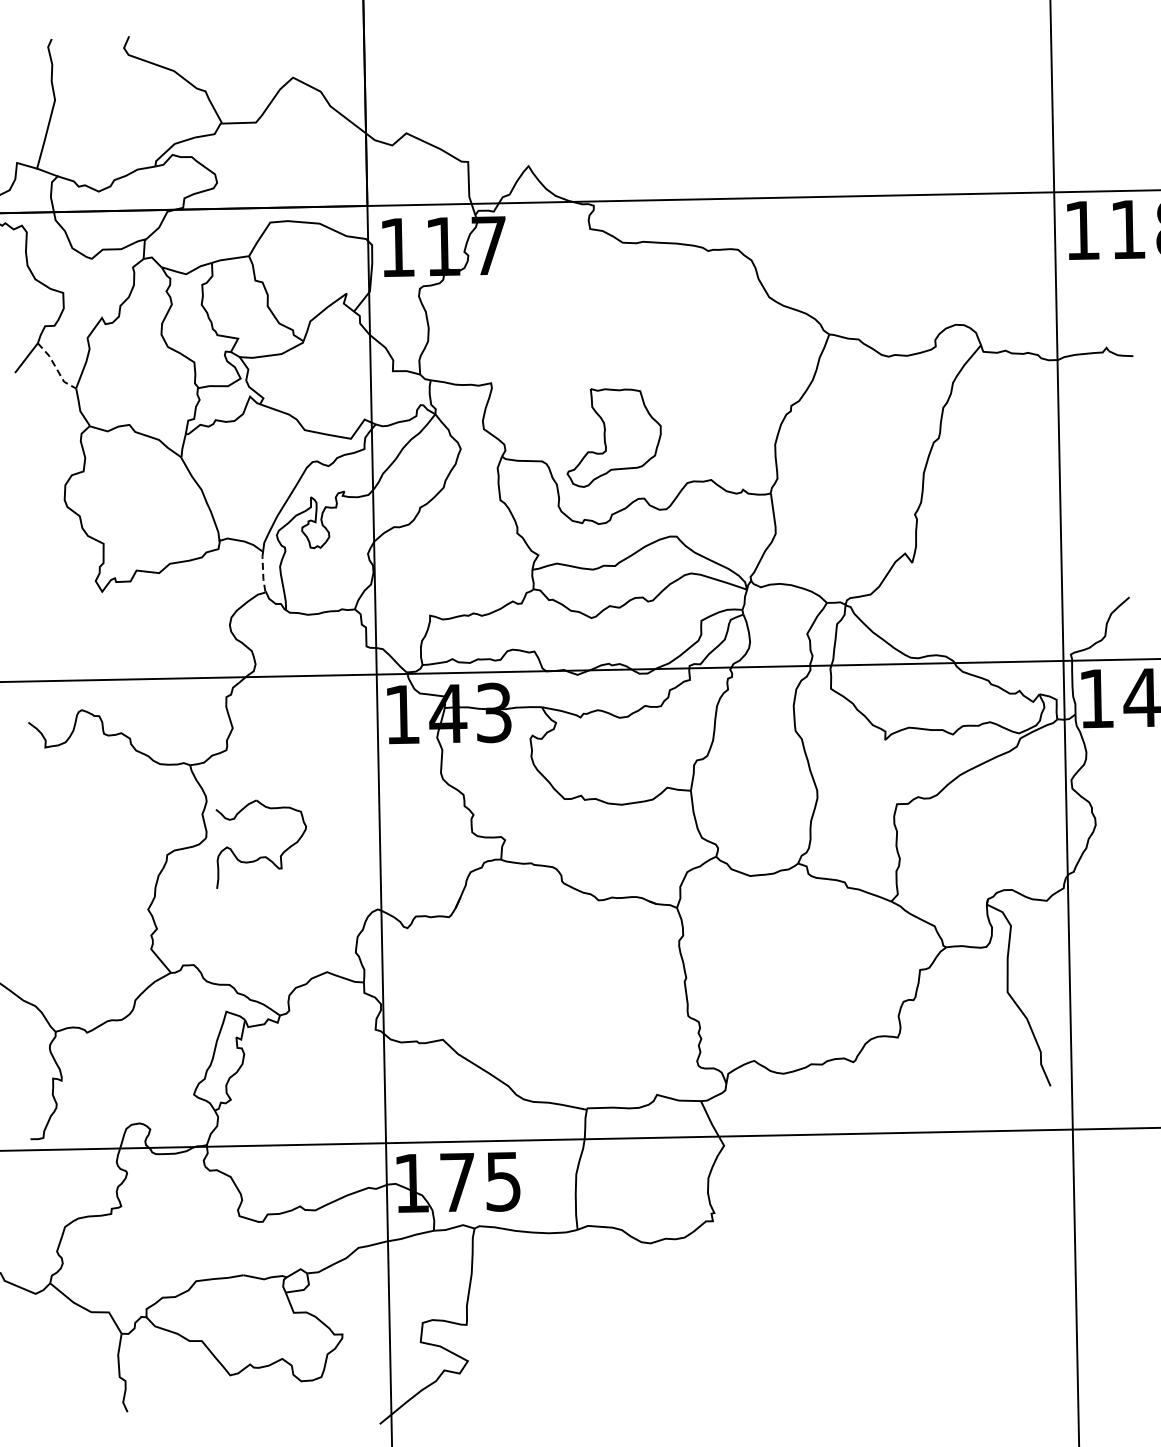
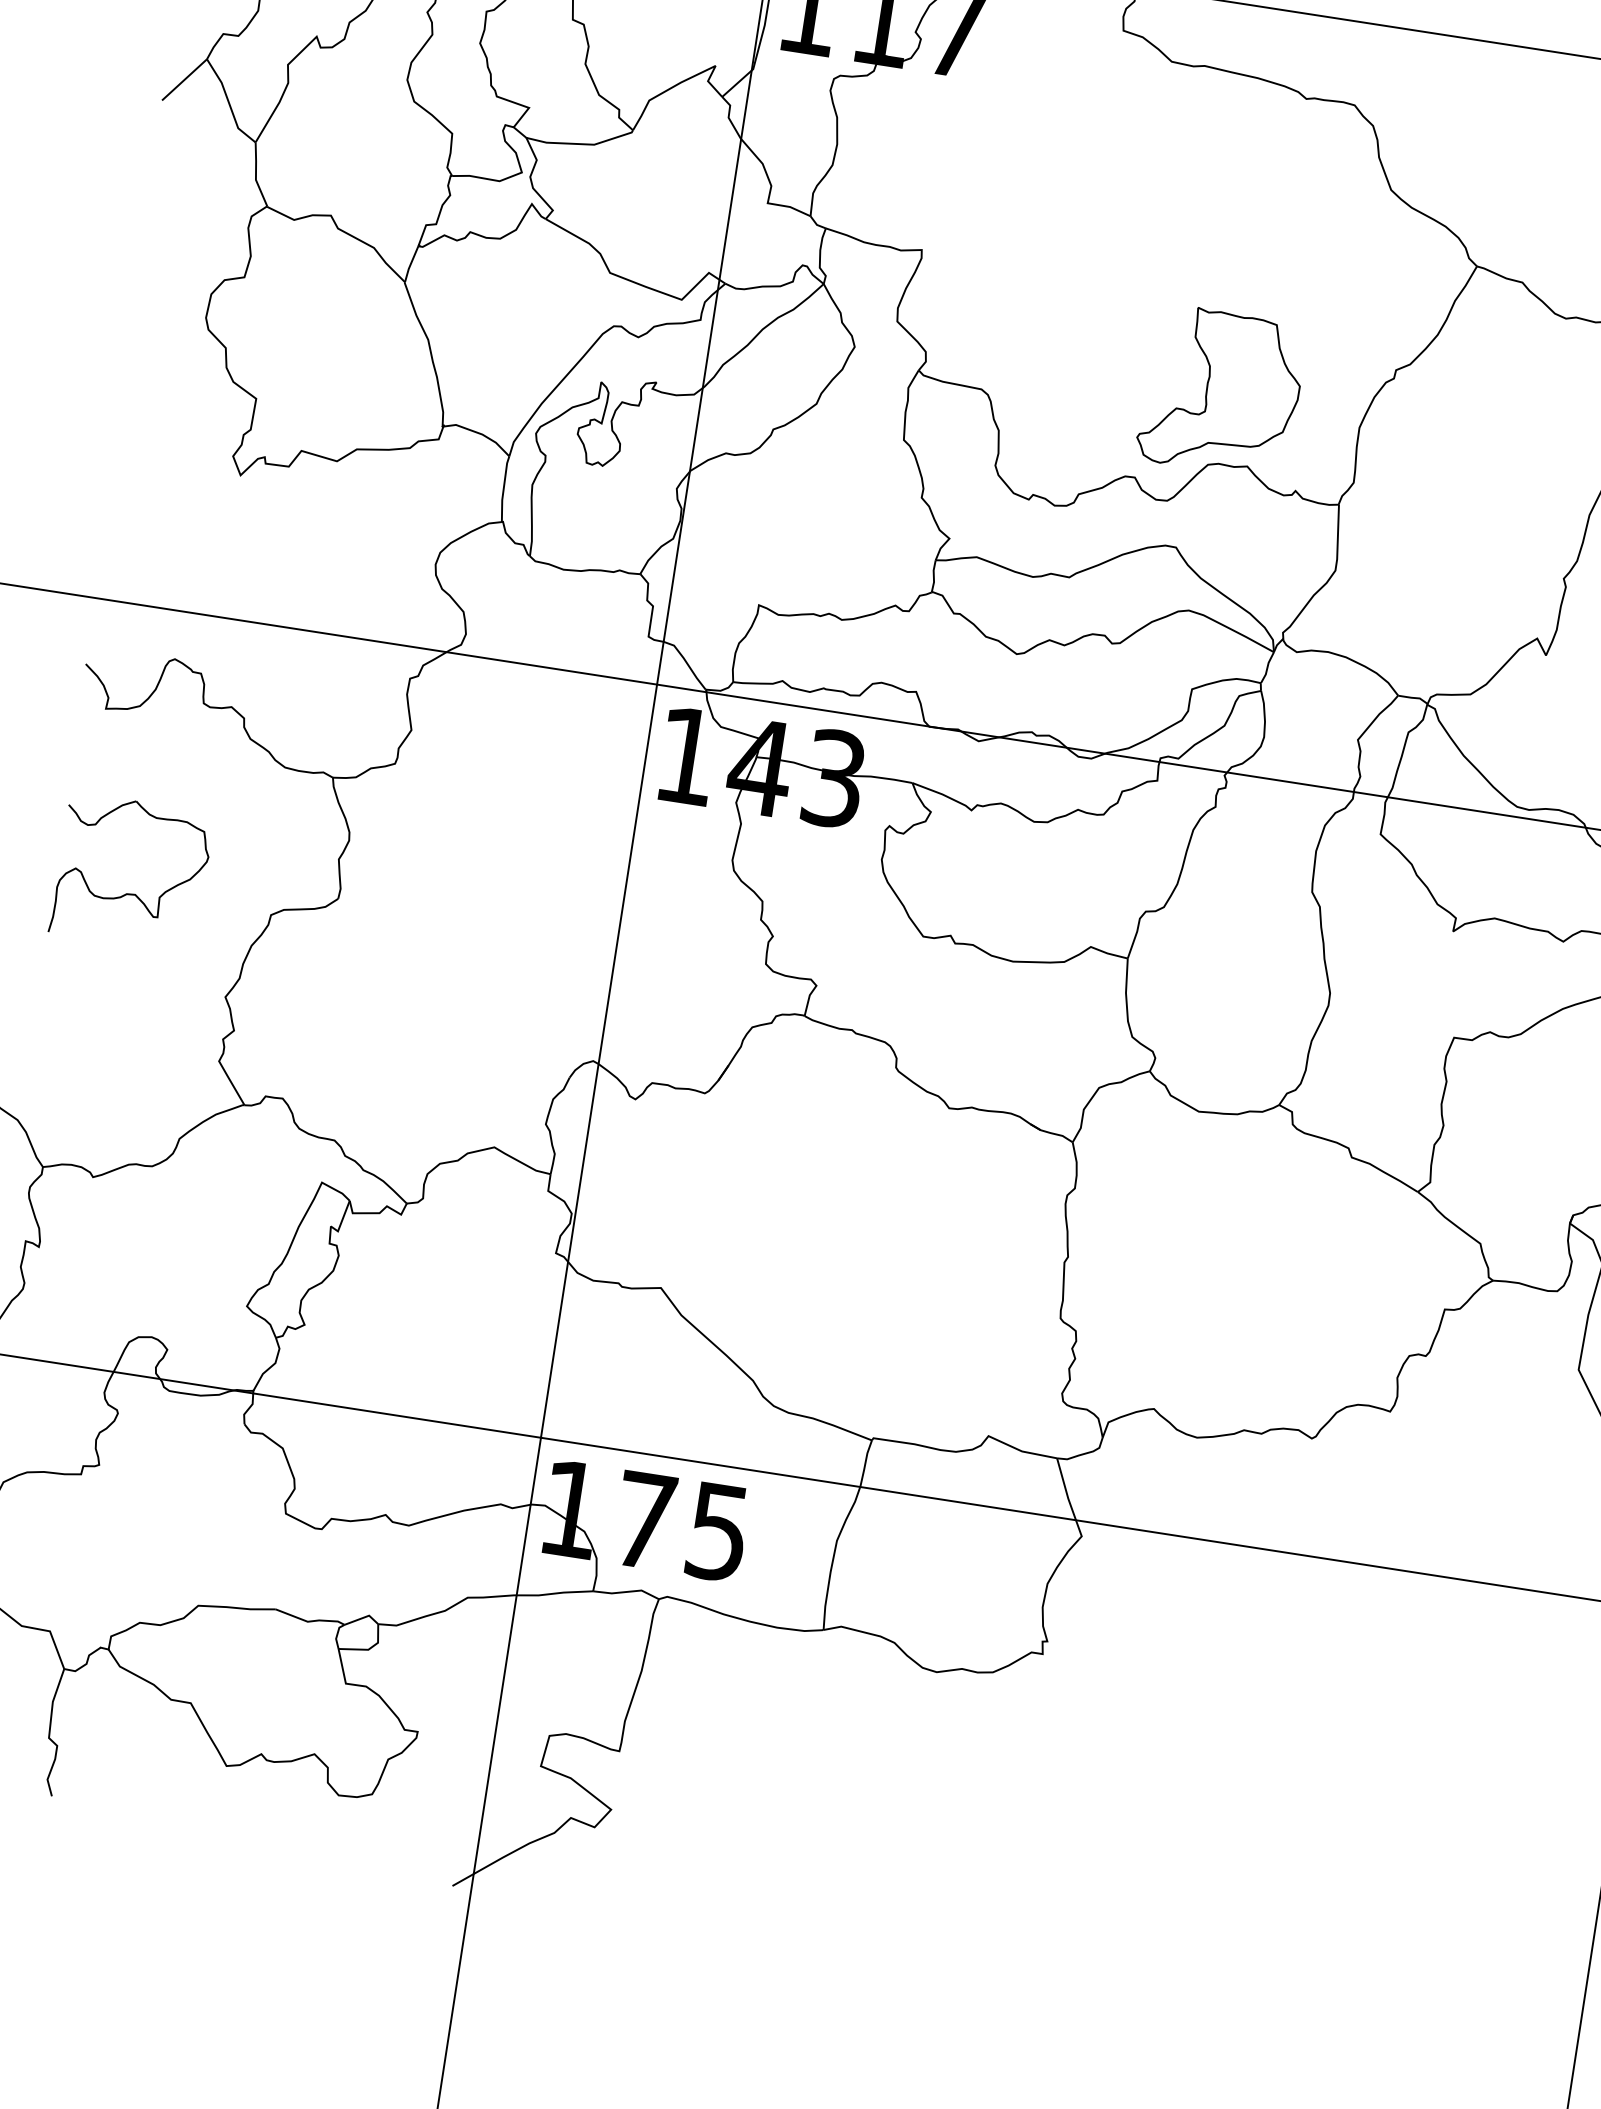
line: (55, 367) -> (228, 102), dashed -> solid
part: (613, 437) -> (1221, 391), moved
line: (263, 572) -> (504, 489), dashed -> solid
part: (261, 856) -> (128, 892), moved

